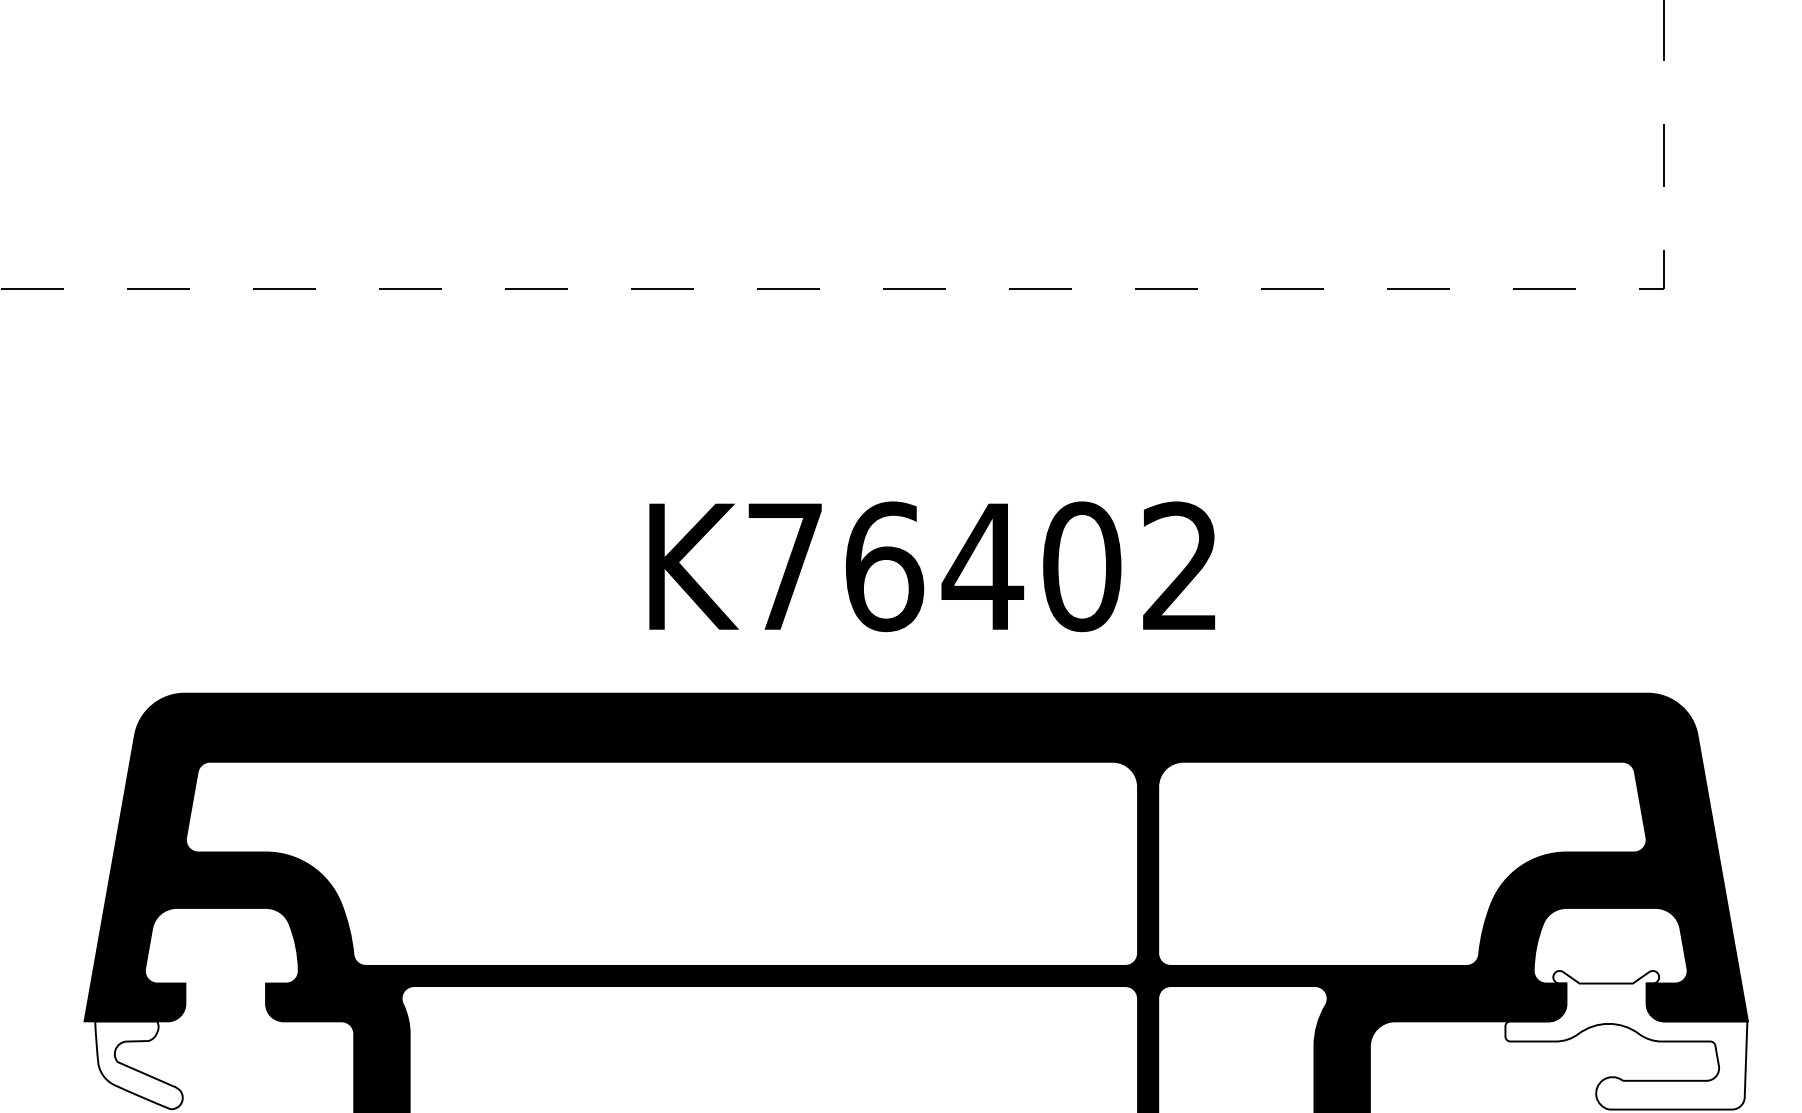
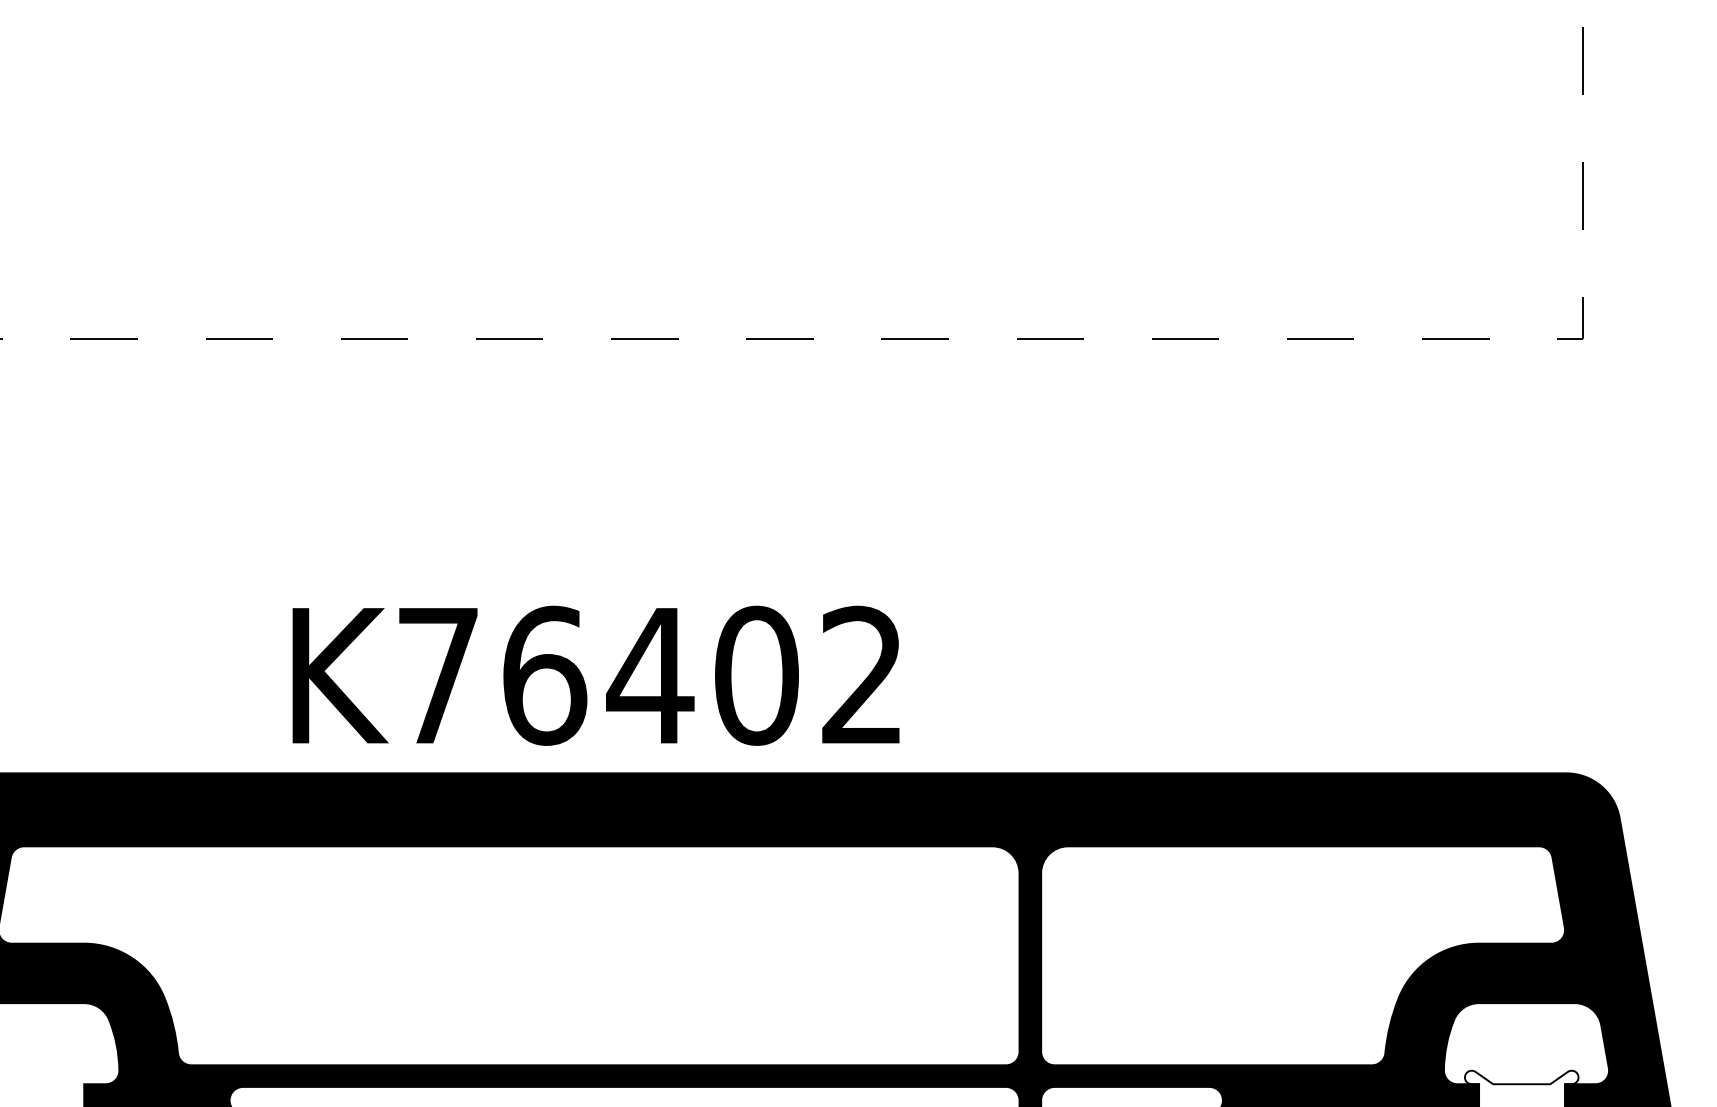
text: (932, 566) -> (596, 675), moved

